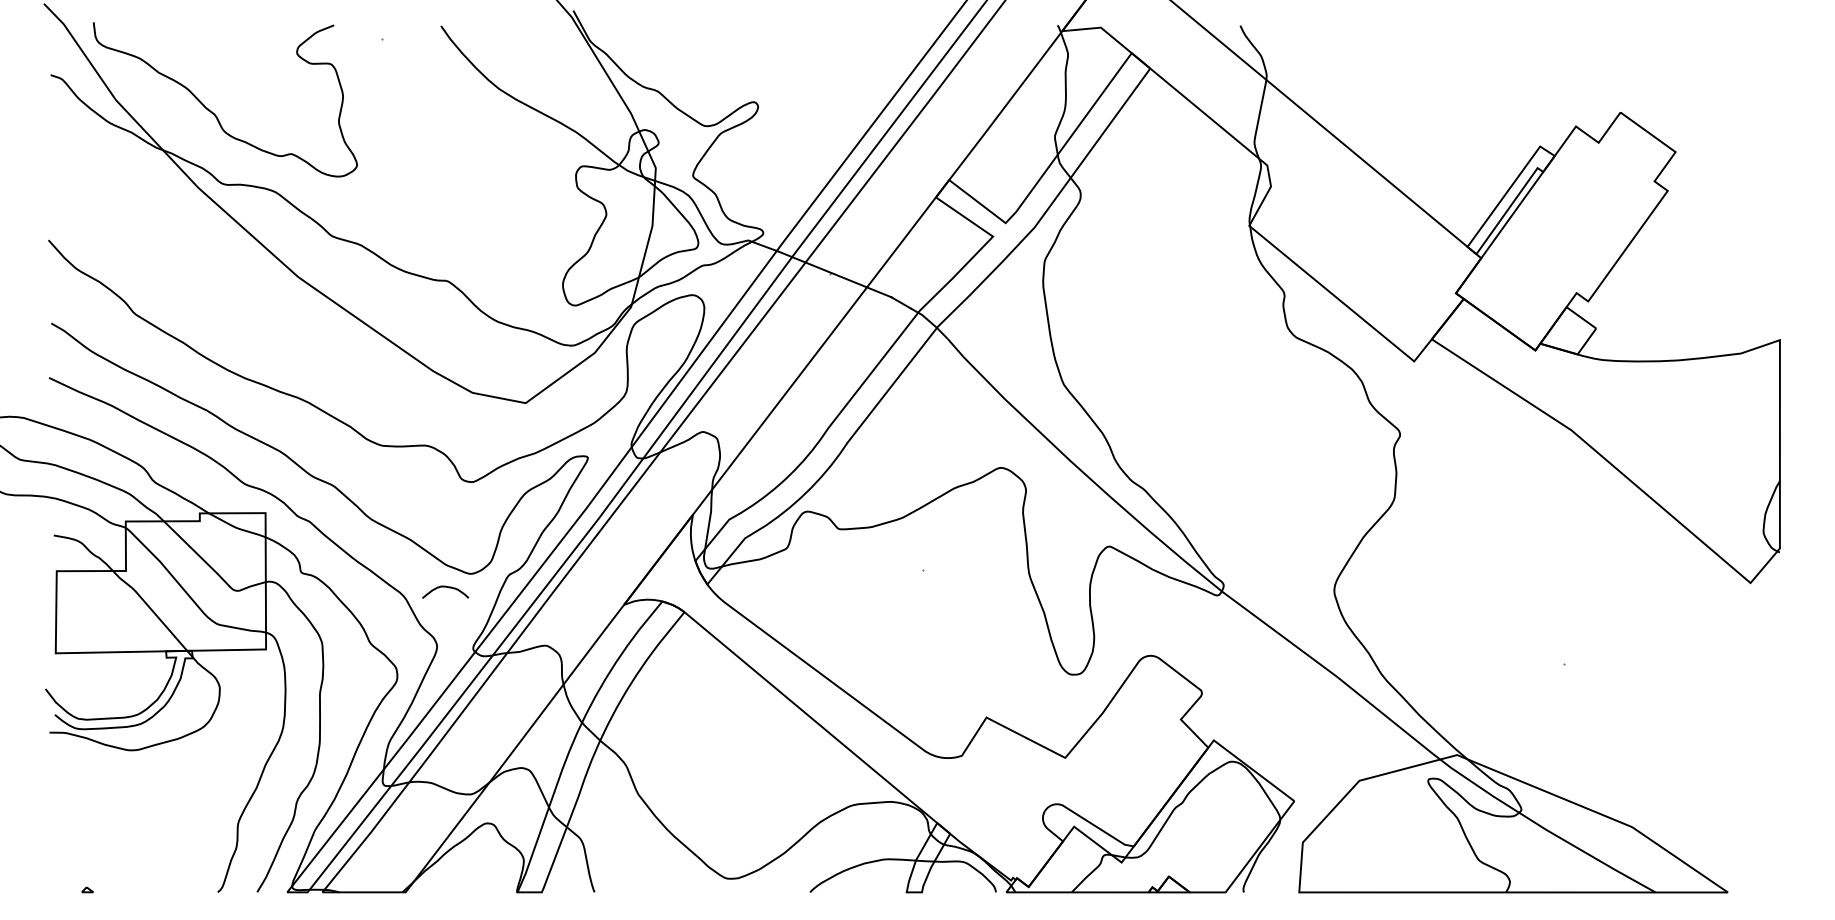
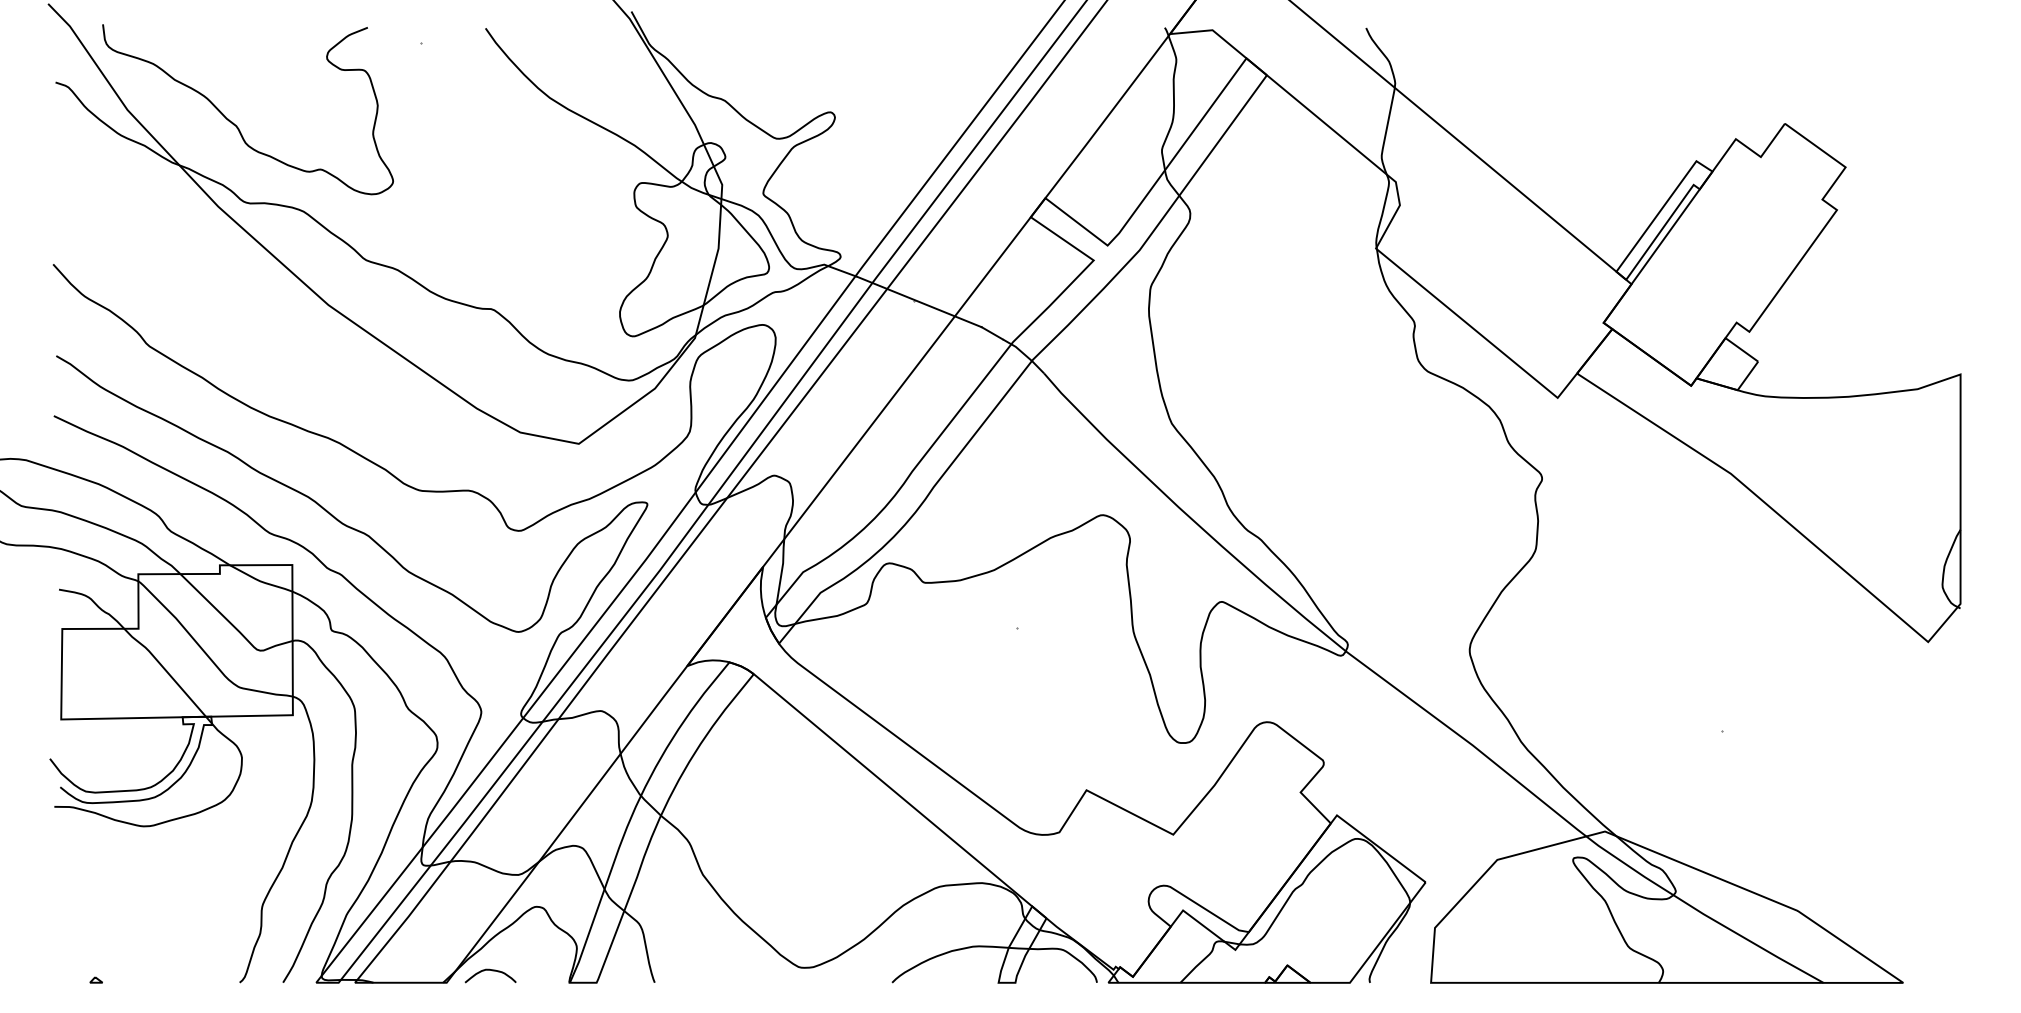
curve: (445, 587) -> (490, 970), moved

